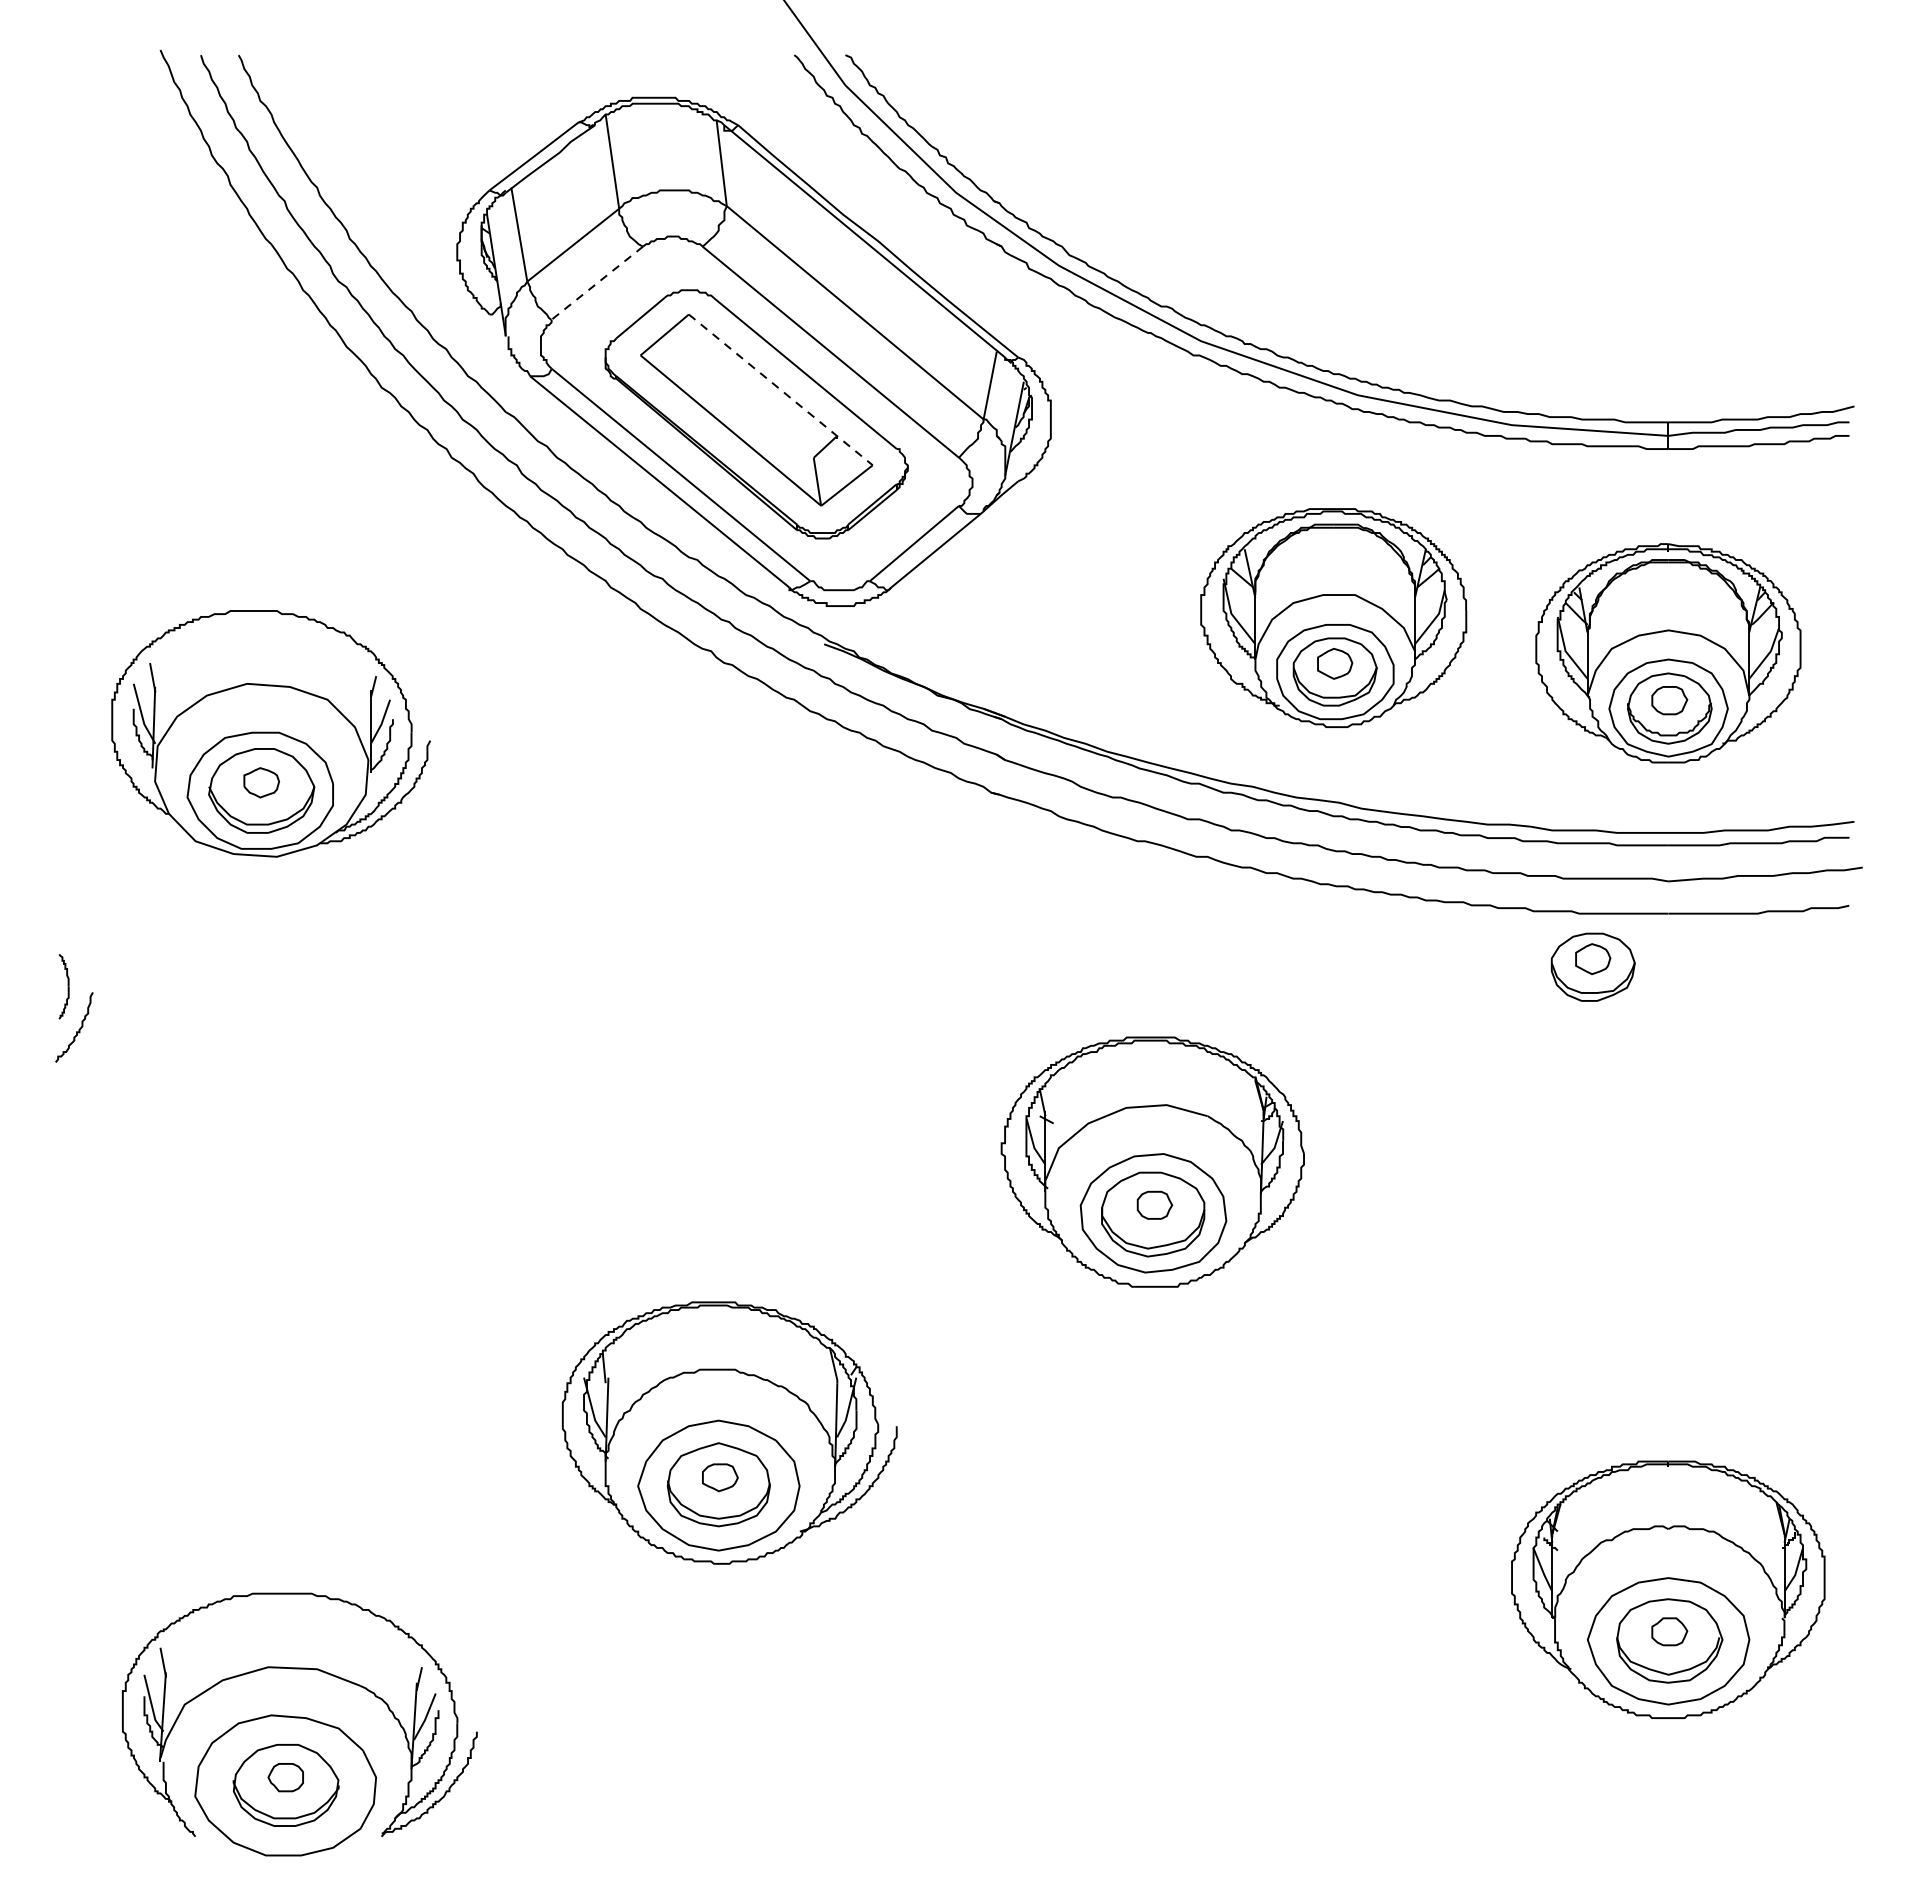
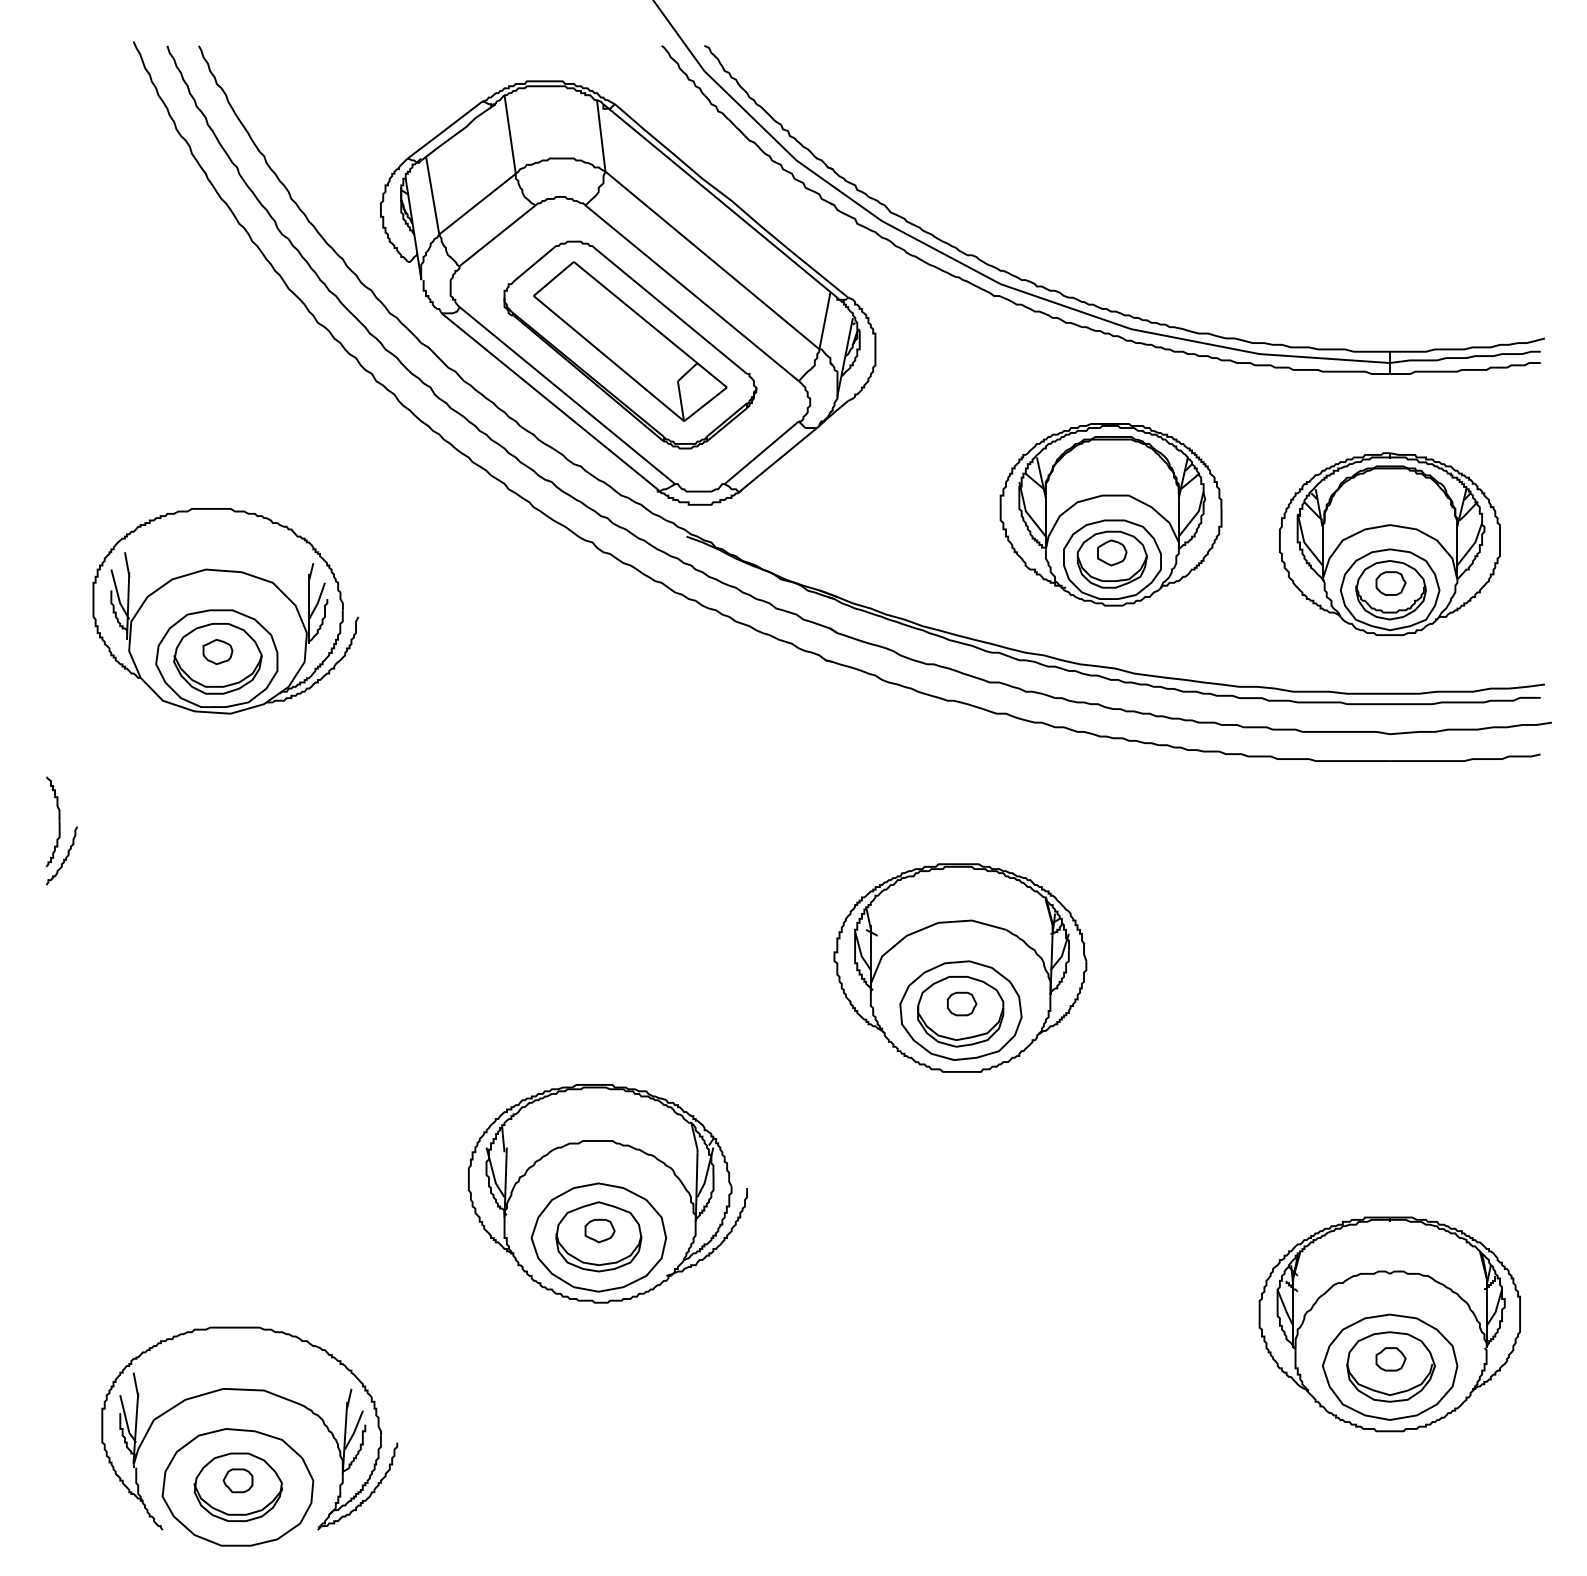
line: (597, 282) -> (497, 235), dashed -> solid
line: (780, 390) -> (650, 325), dashed -> solid
part: (1592, 967) -> (1326, 805), removed
part: (64, 986) -> (53, 821), size x1.67

